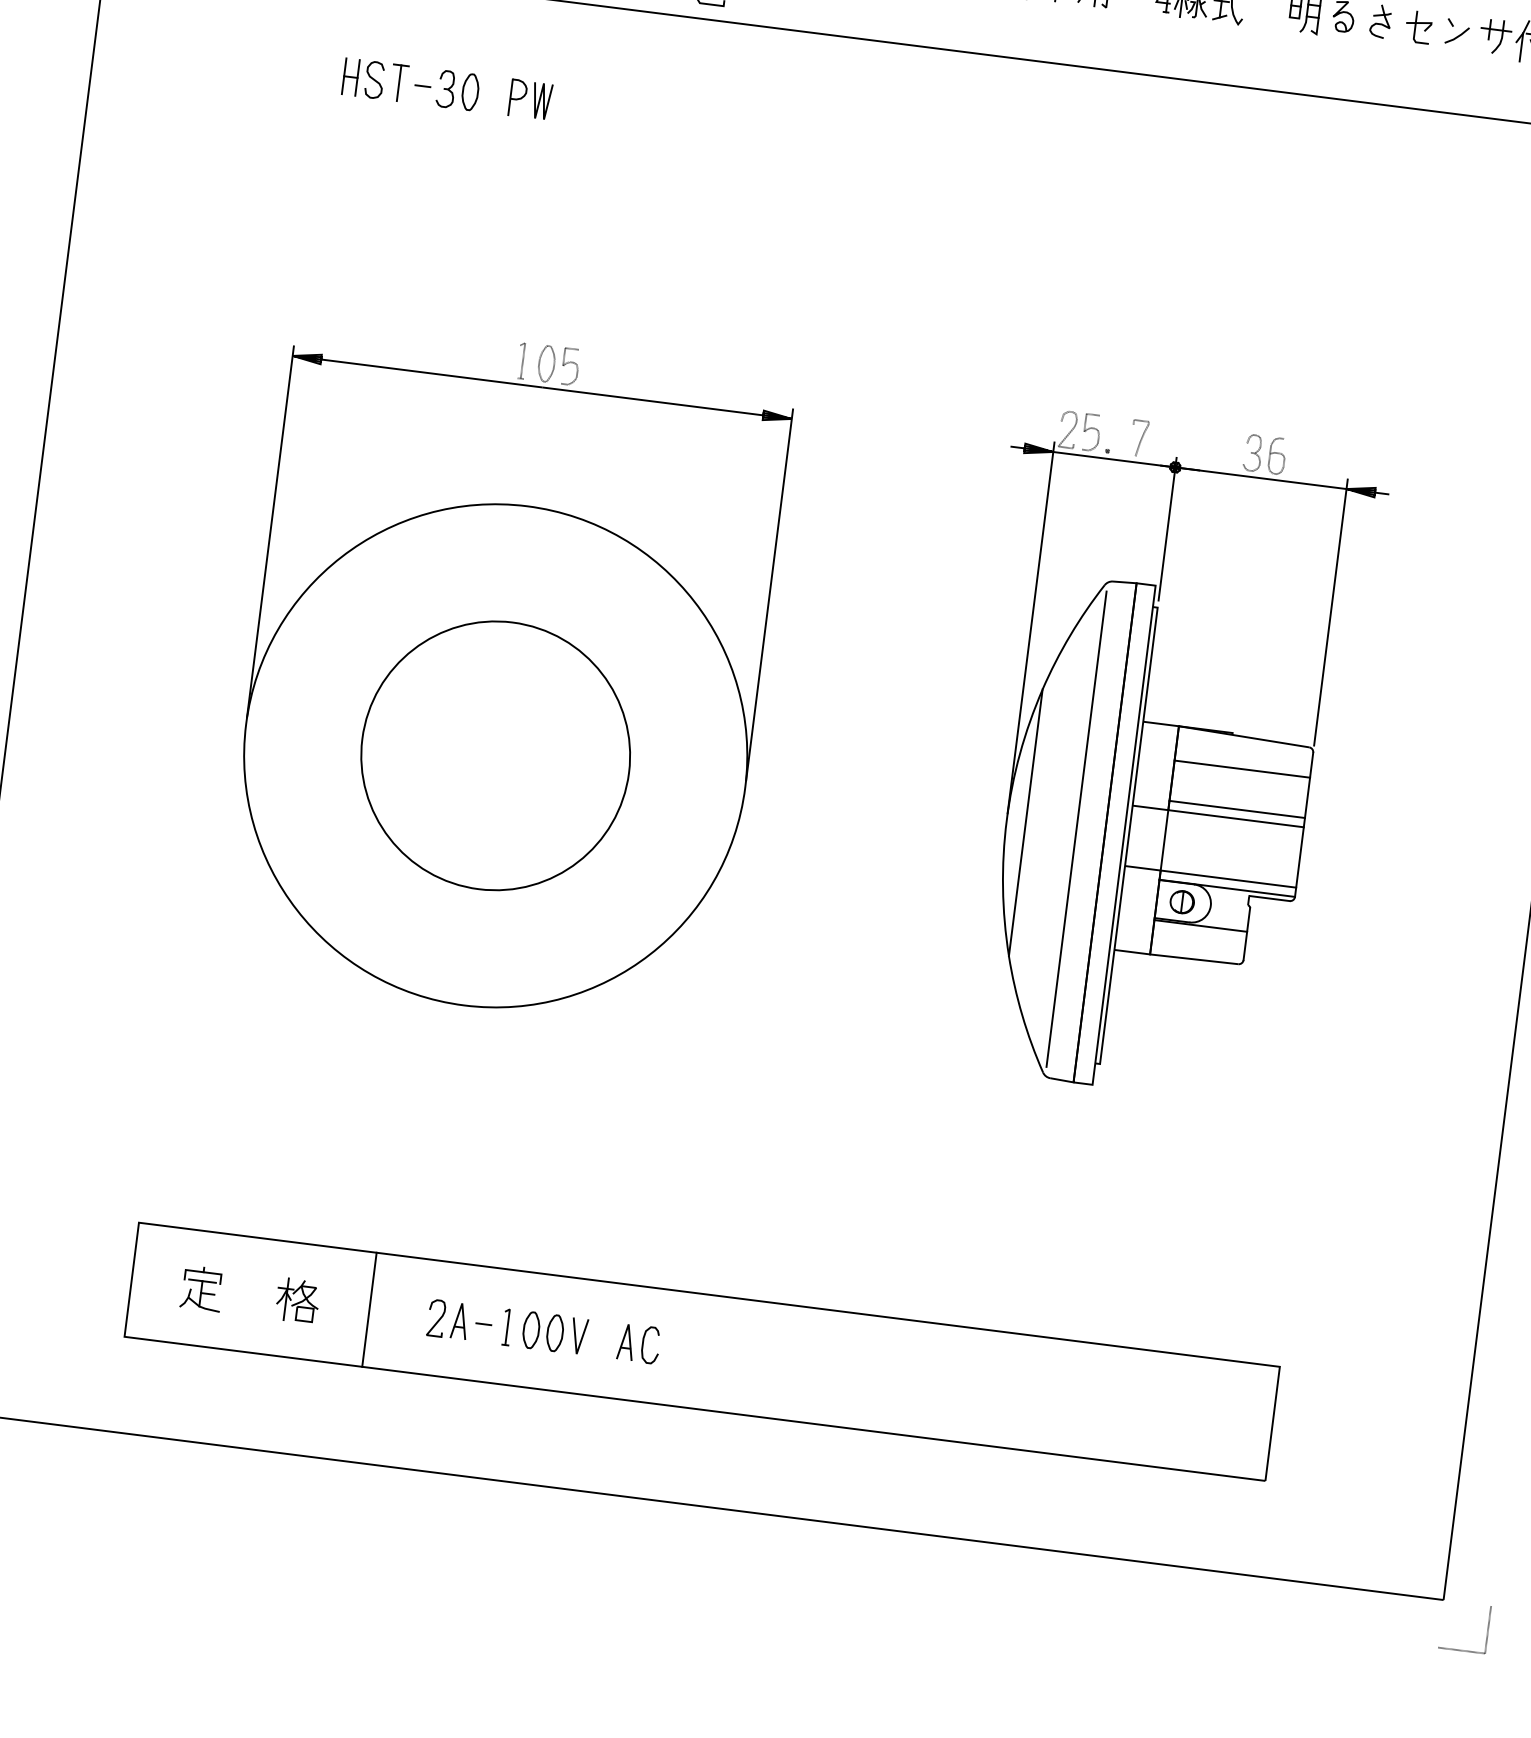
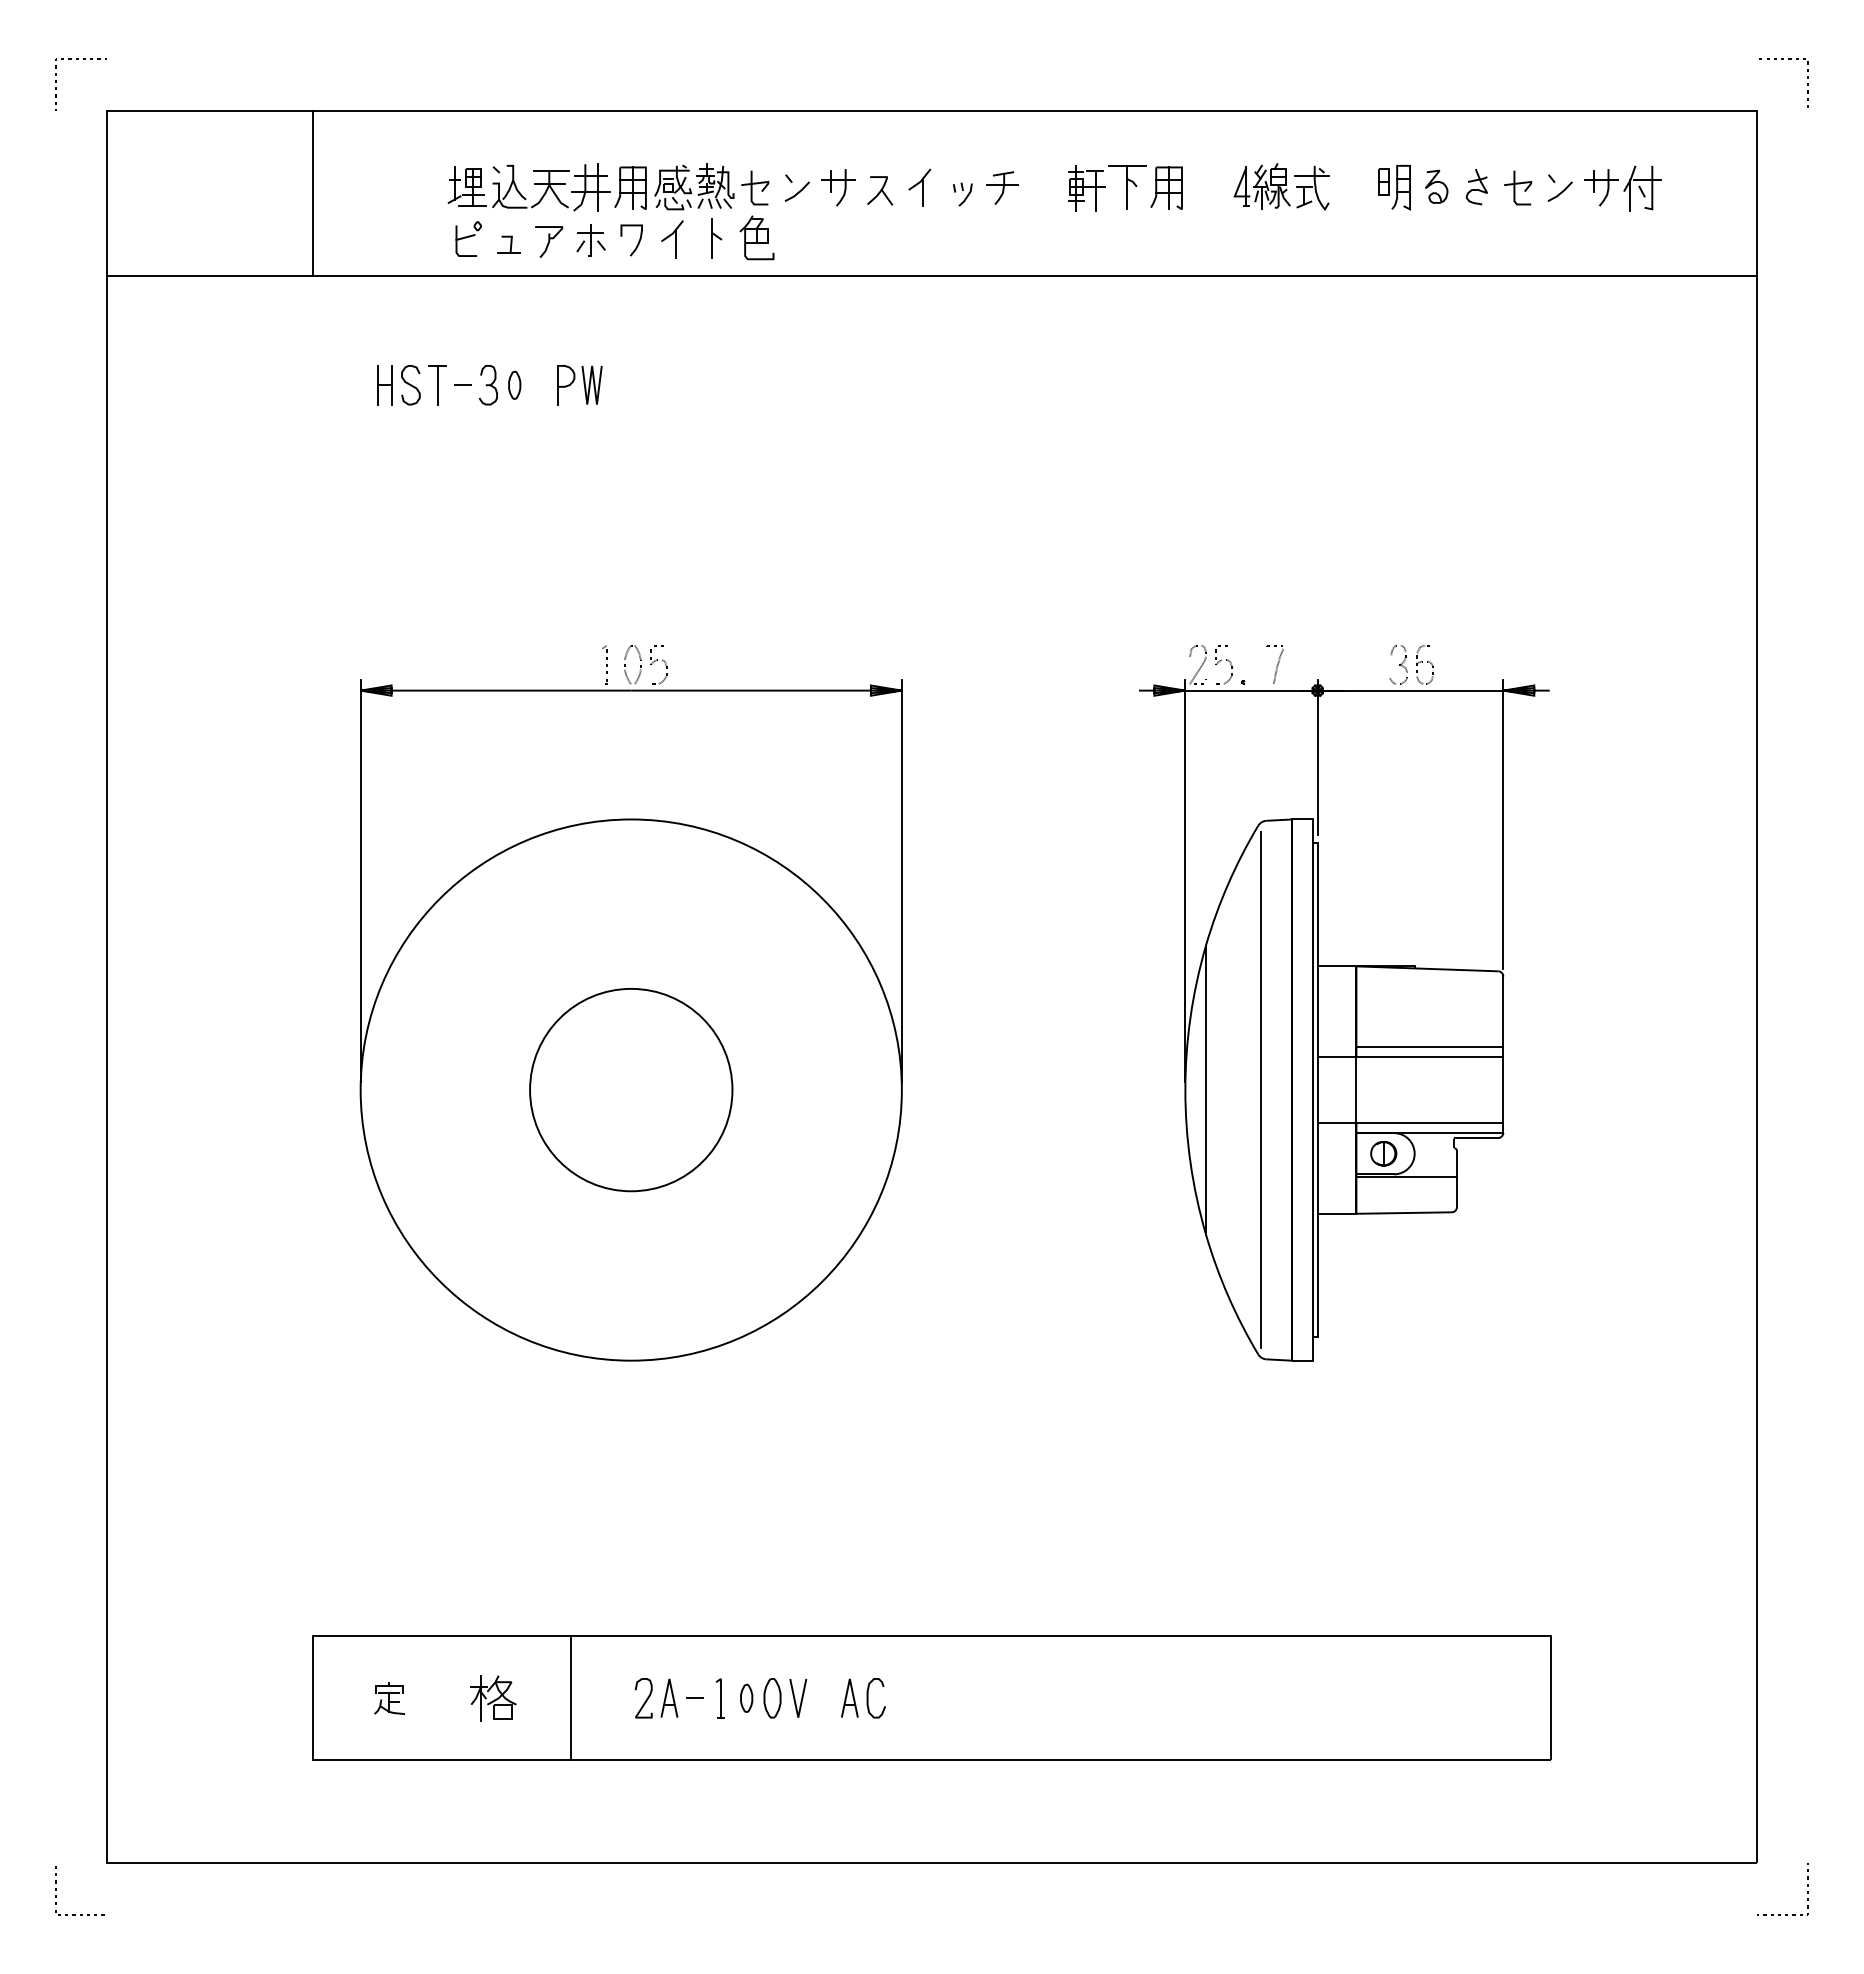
part: (470, 92) -> (514, 385), size x0.7
circle: (495, 755) -> (630, 1089), size x0.7
line: (1241, 769) -> (1429, 1003), removed
part: (201, 1288) -> (389, 1698), size x0.7
part: (531, 1330) -> (746, 1698), size x0.7

